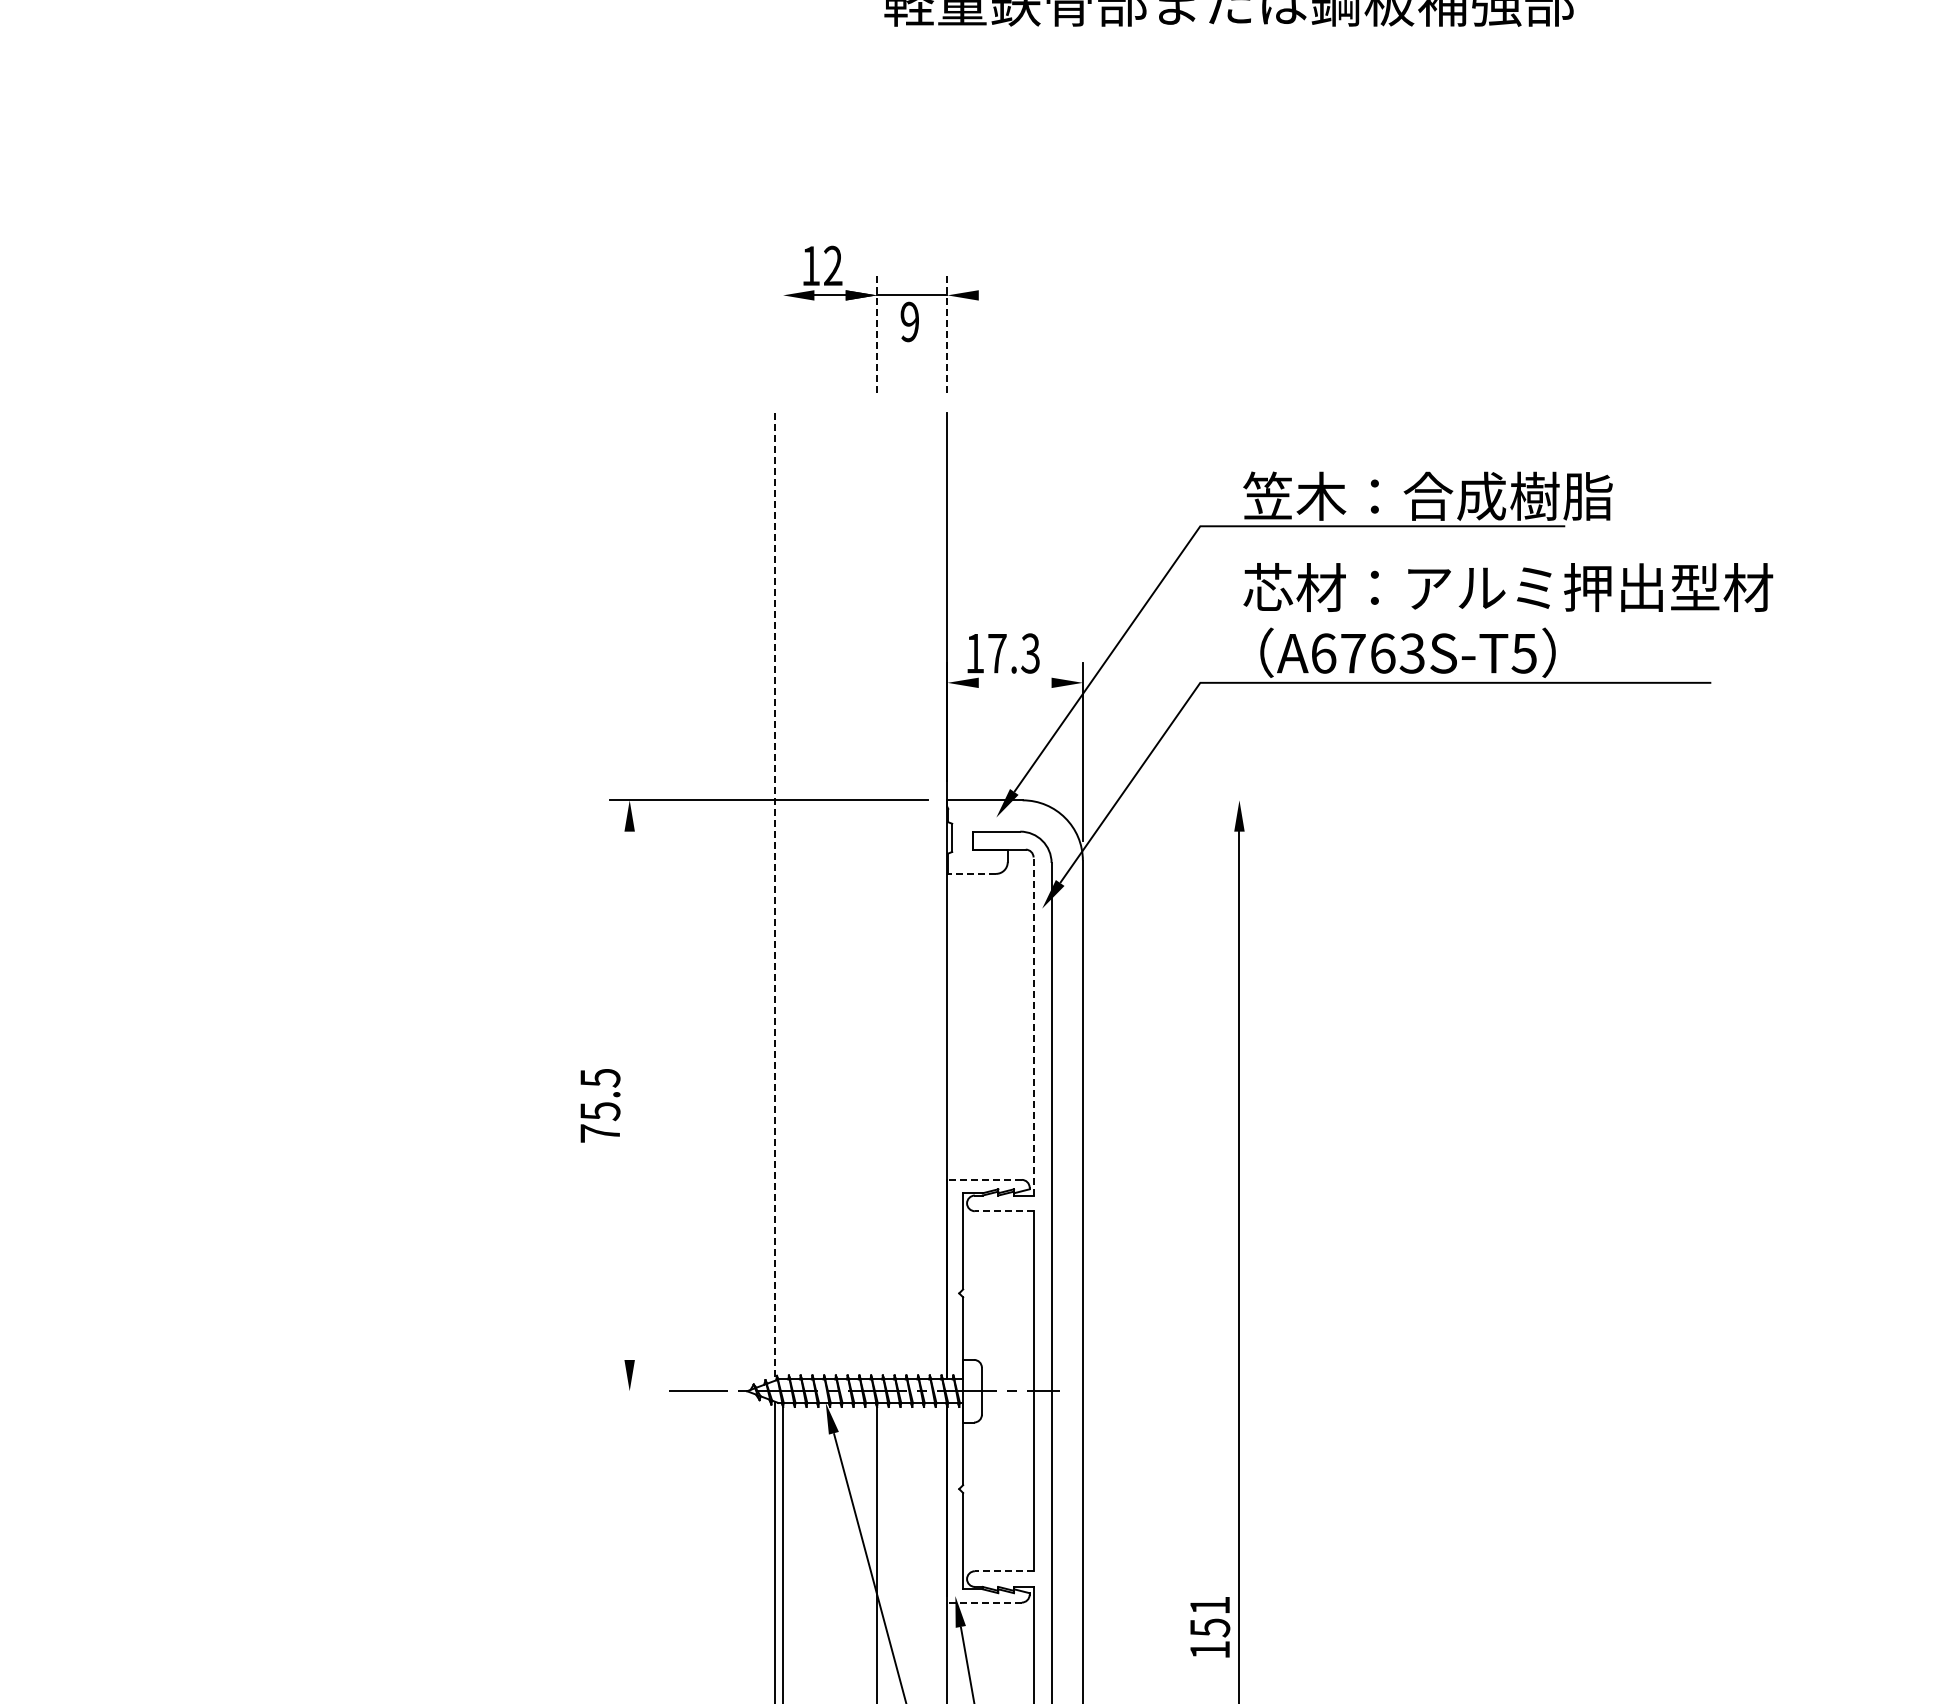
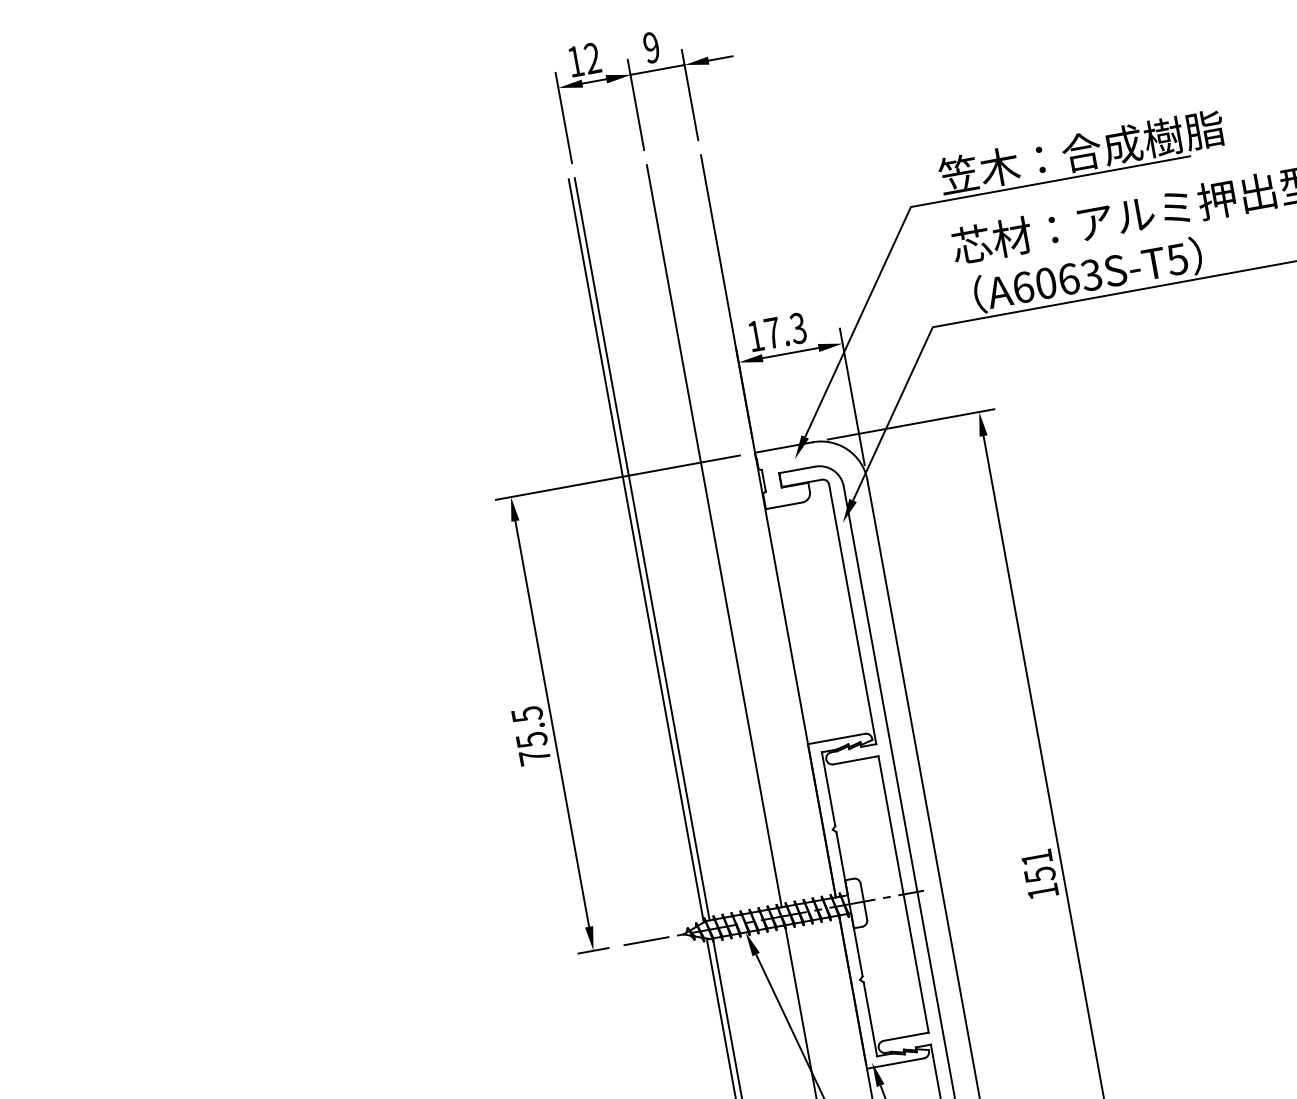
line: (994, 295) -> (720, 58), added
text: (909, 321) -> (651, 47), moved
line: (783, 334) -> (564, 117), added
line: (877, 334) -> (636, 104), dashed -> solid
line: (947, 334) -> (690, 95), dashed -> solid
text: (1353, 653) -> (1046, 283), A6763S-T5 -> A6063S-T5
line: (1014, 682) -> (790, 352), added
line: (1150, 800) -> (910, 424), added
line: (972, 873) -> (784, 505), dashed -> solid
line: (783, 895) -> (642, 548), added
line: (877, 895) -> (714, 535), added
line: (775, 896) -> (636, 550), dashed -> solid
line: (1033, 1026) -> (852, 614), dashed -> solid
line: (629, 1095) -> (552, 723), added
line: (984, 1179) -> (836, 738), dashed -> solid
line: (1003, 1211) -> (855, 760), dashed -> solid
line: (629, 1391) -> (593, 951), added
line: (1003, 1571) -> (905, 1037), dashed -> solid
line: (984, 1602) -> (895, 1063), dashed -> solid
text: (1210, 1627) -> (1040, 874), moved

